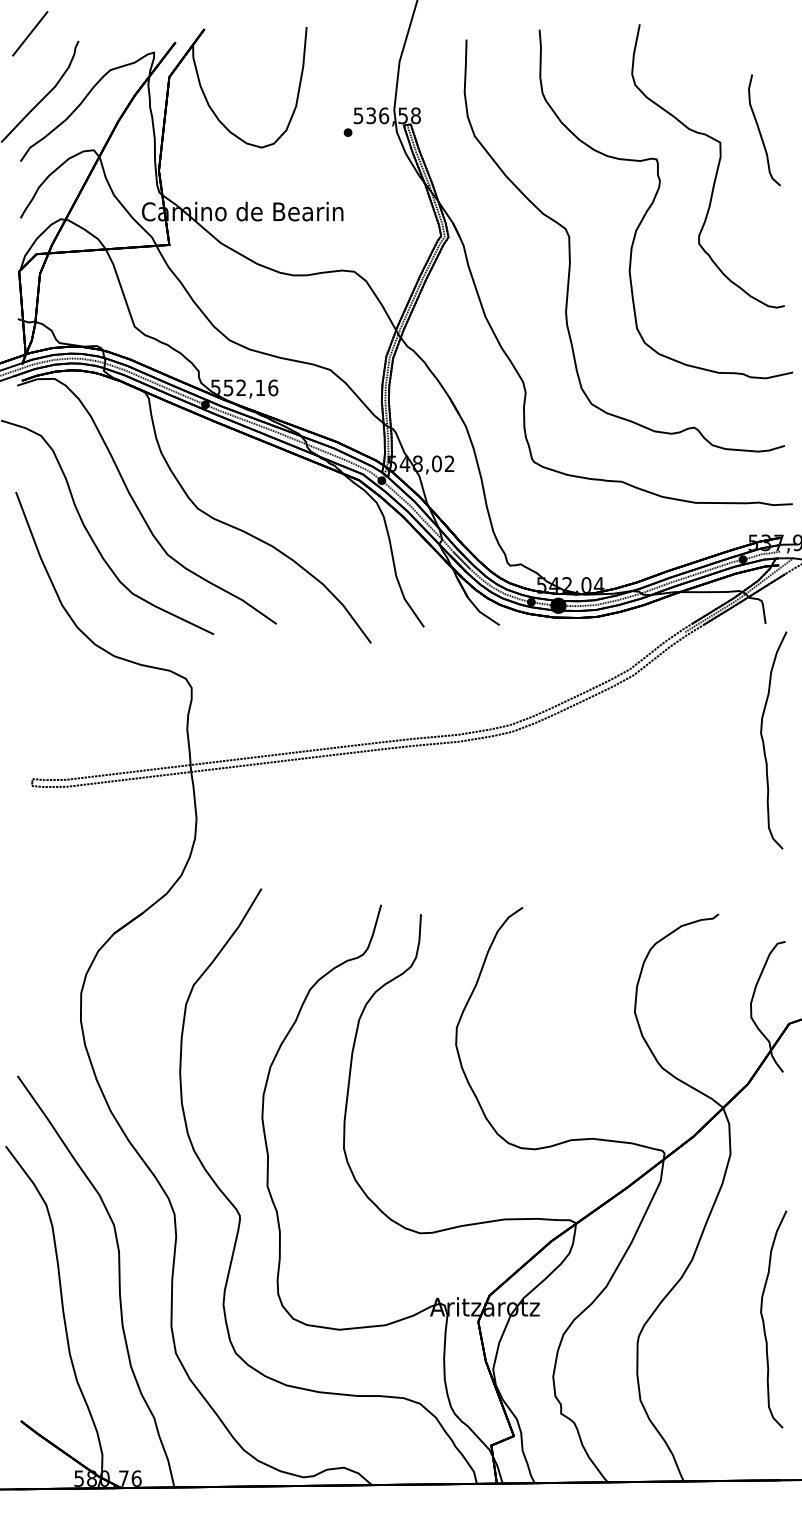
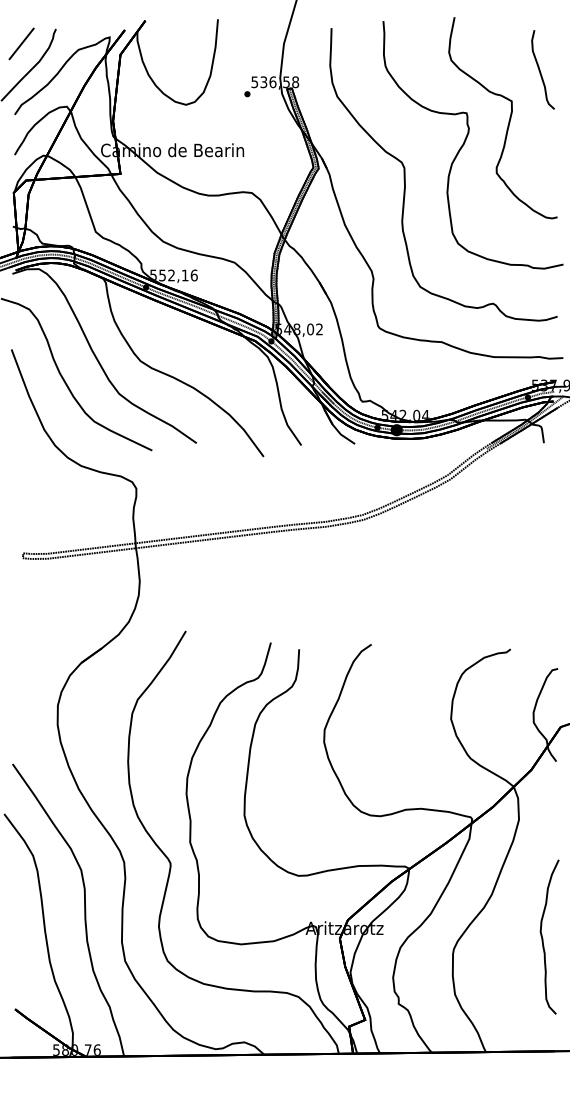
line: (30, 33) -> (21, 43), moved
curve: (760, 130) -> (540, 69), moved
curve: (764, 742) -> (543, 527), removed

